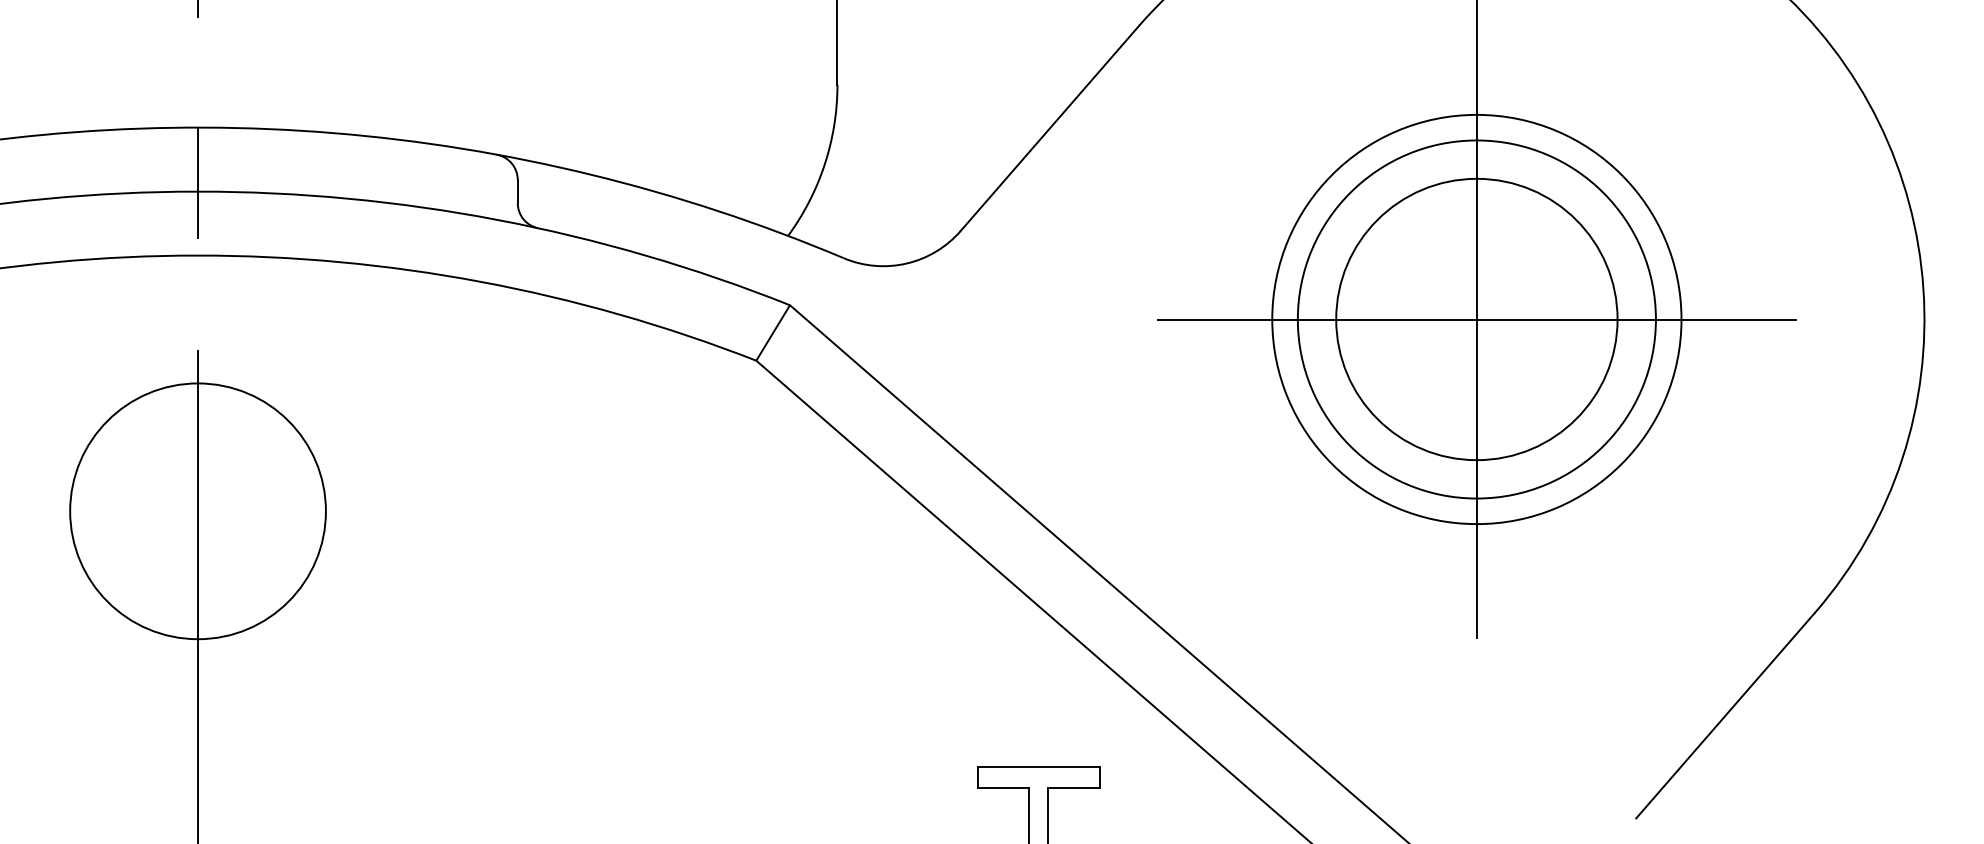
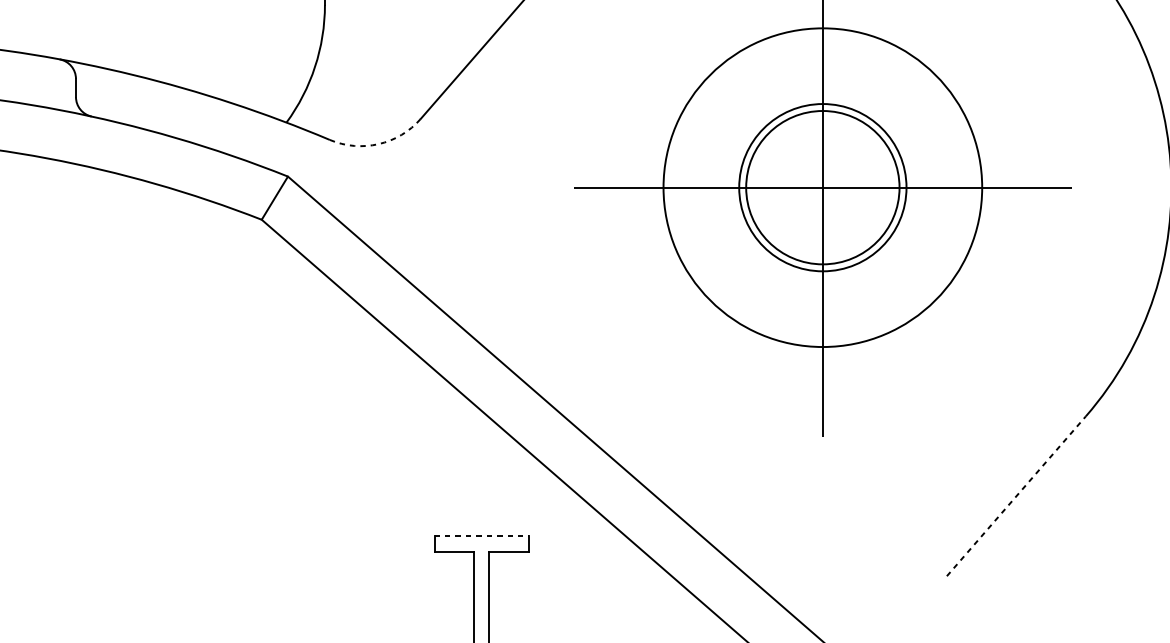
arc: (906, 263) -> (378, 144), solid -> dashed
circle: (1476, 319) -> (822, 187), size x0.6
circle: (1476, 319) -> (822, 187), size x0.7
line: (1725, 715) -> (1016, 496), solid -> dashed
line: (1038, 767) -> (481, 536), solid -> dashed

